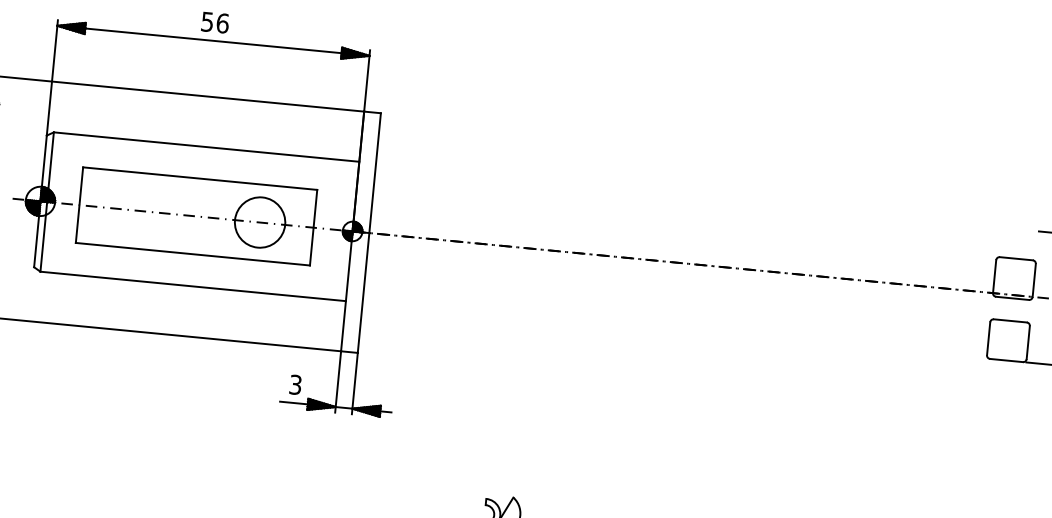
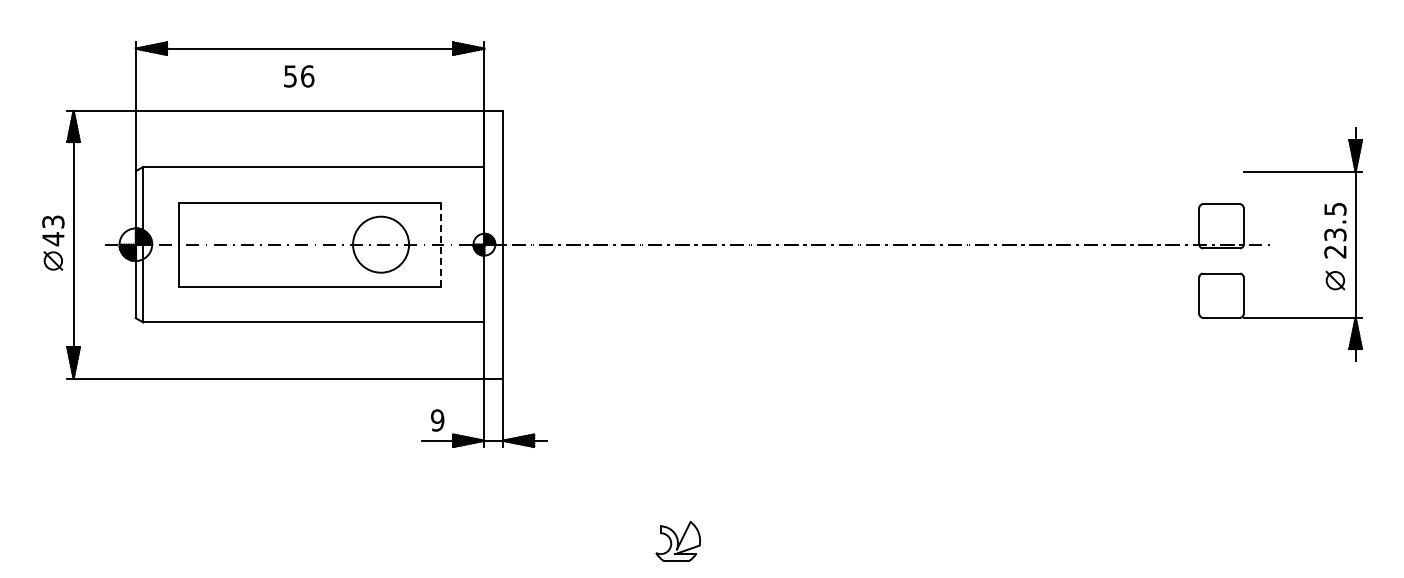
text: (215, 22) -> (299, 76), moved
line: (313, 227) -> (440, 244), solid -> dashed
text: (295, 384) -> (437, 420), 3 -> 9

